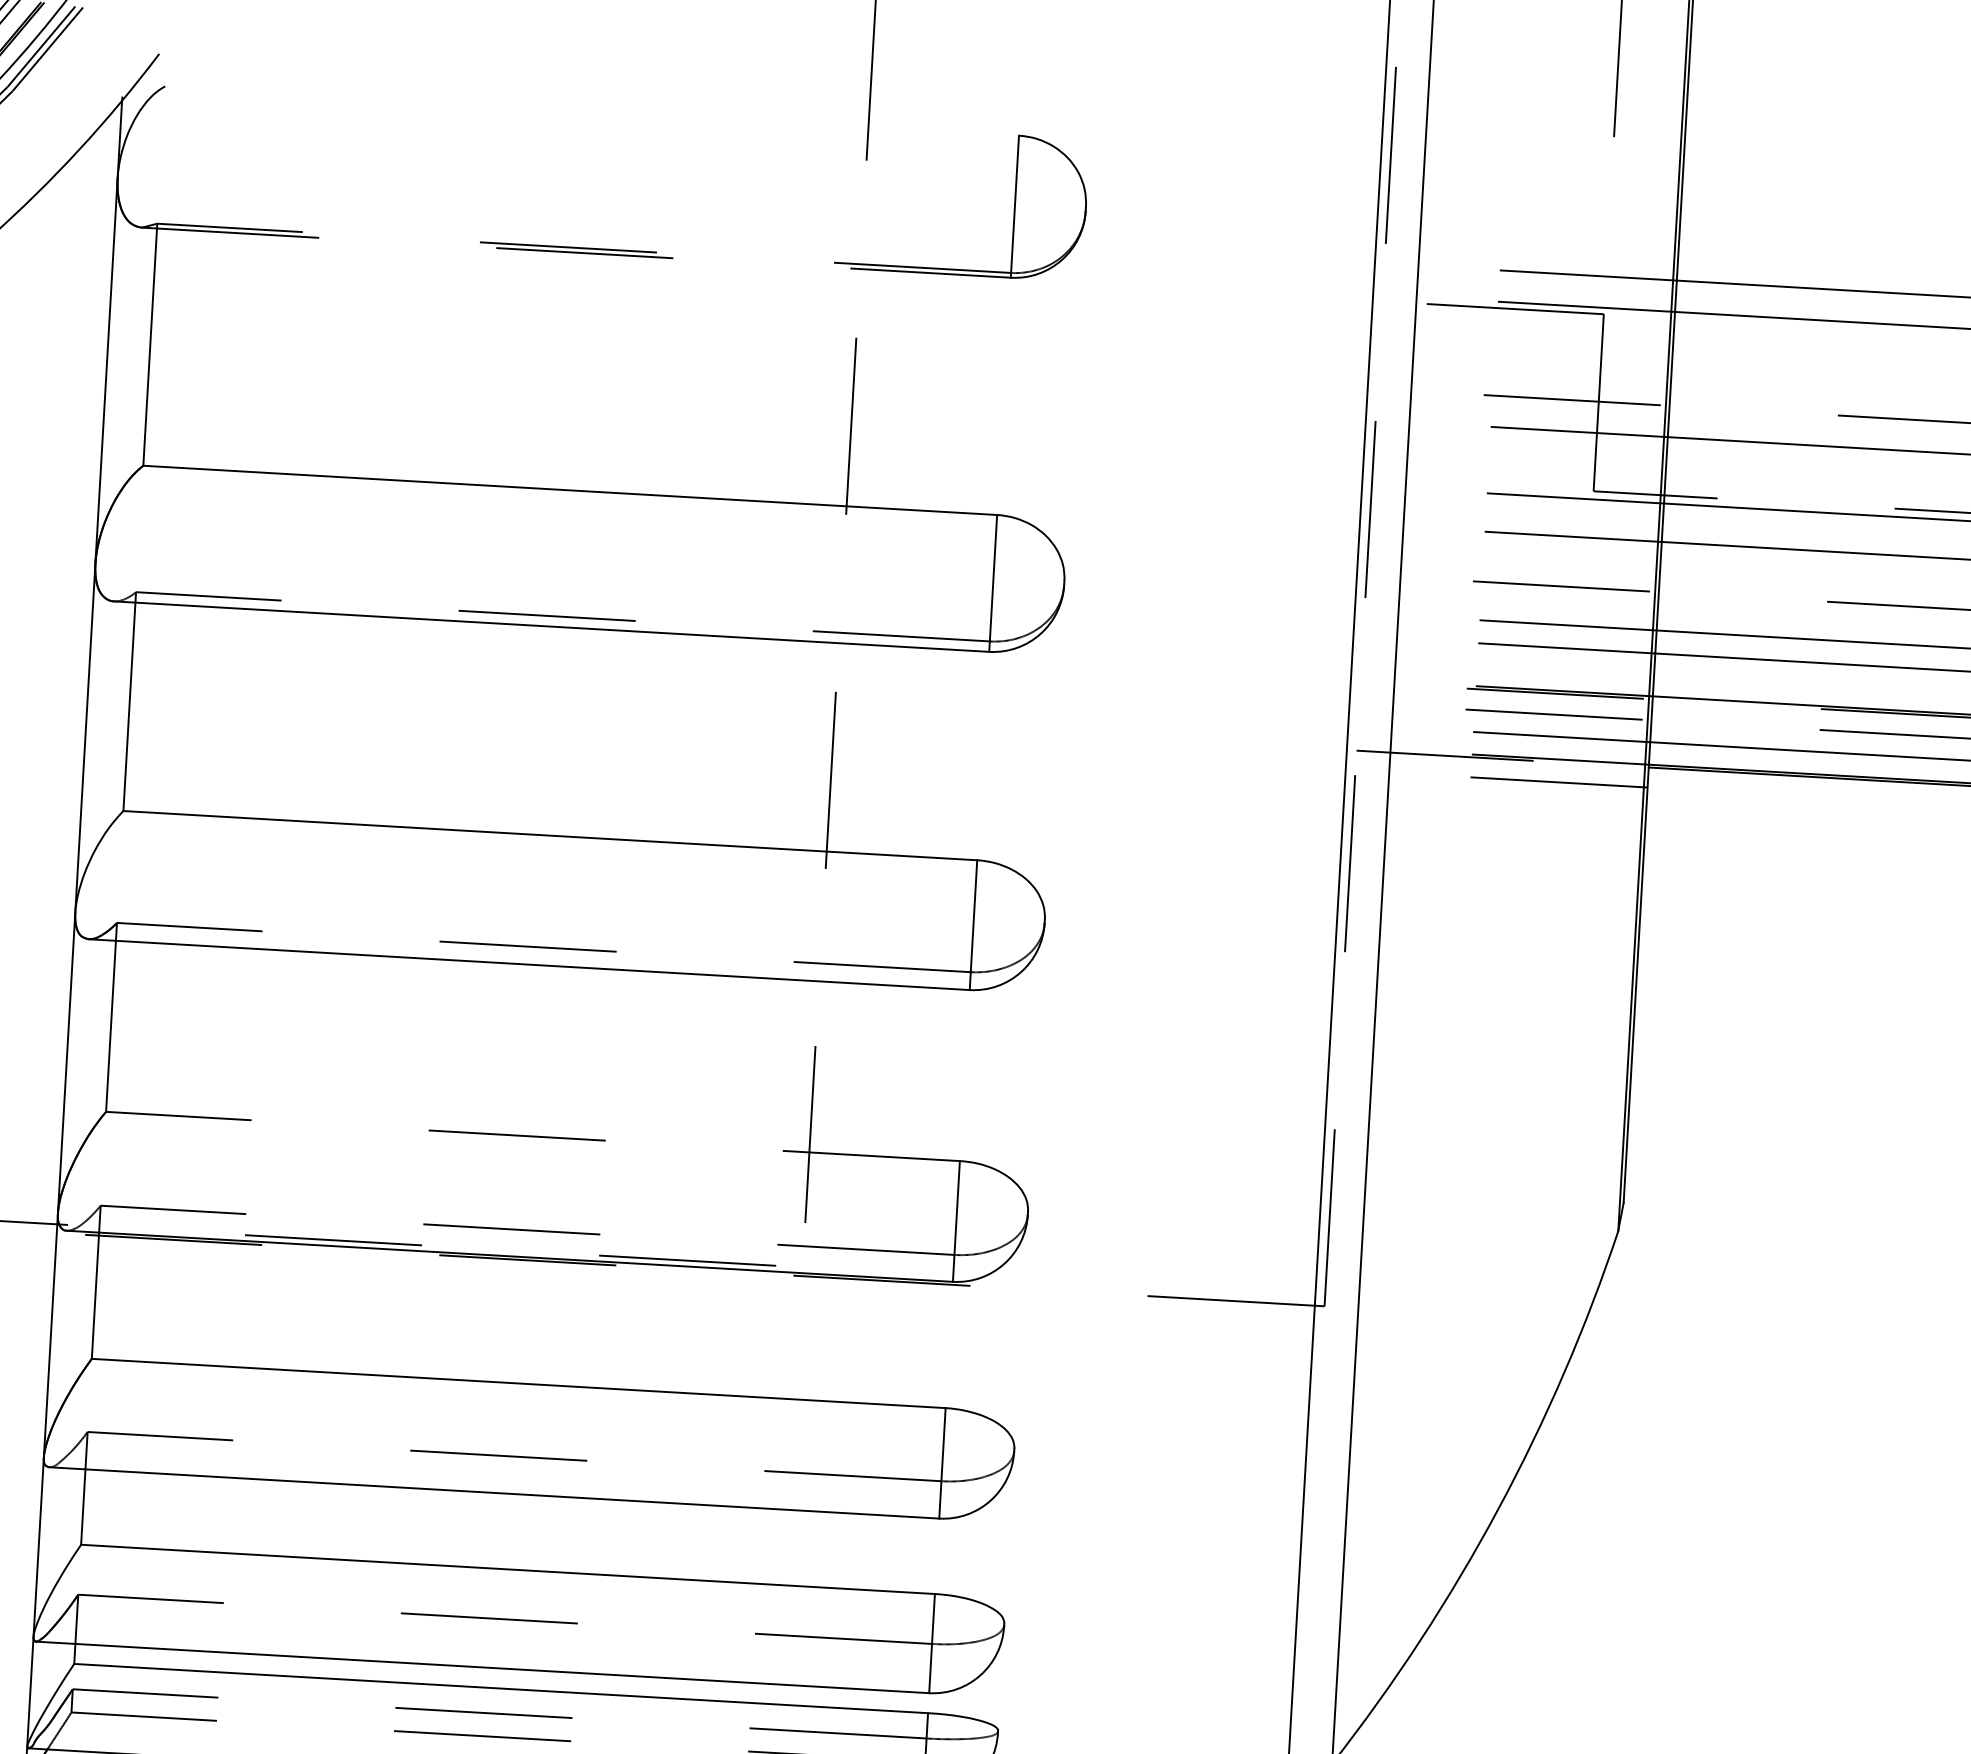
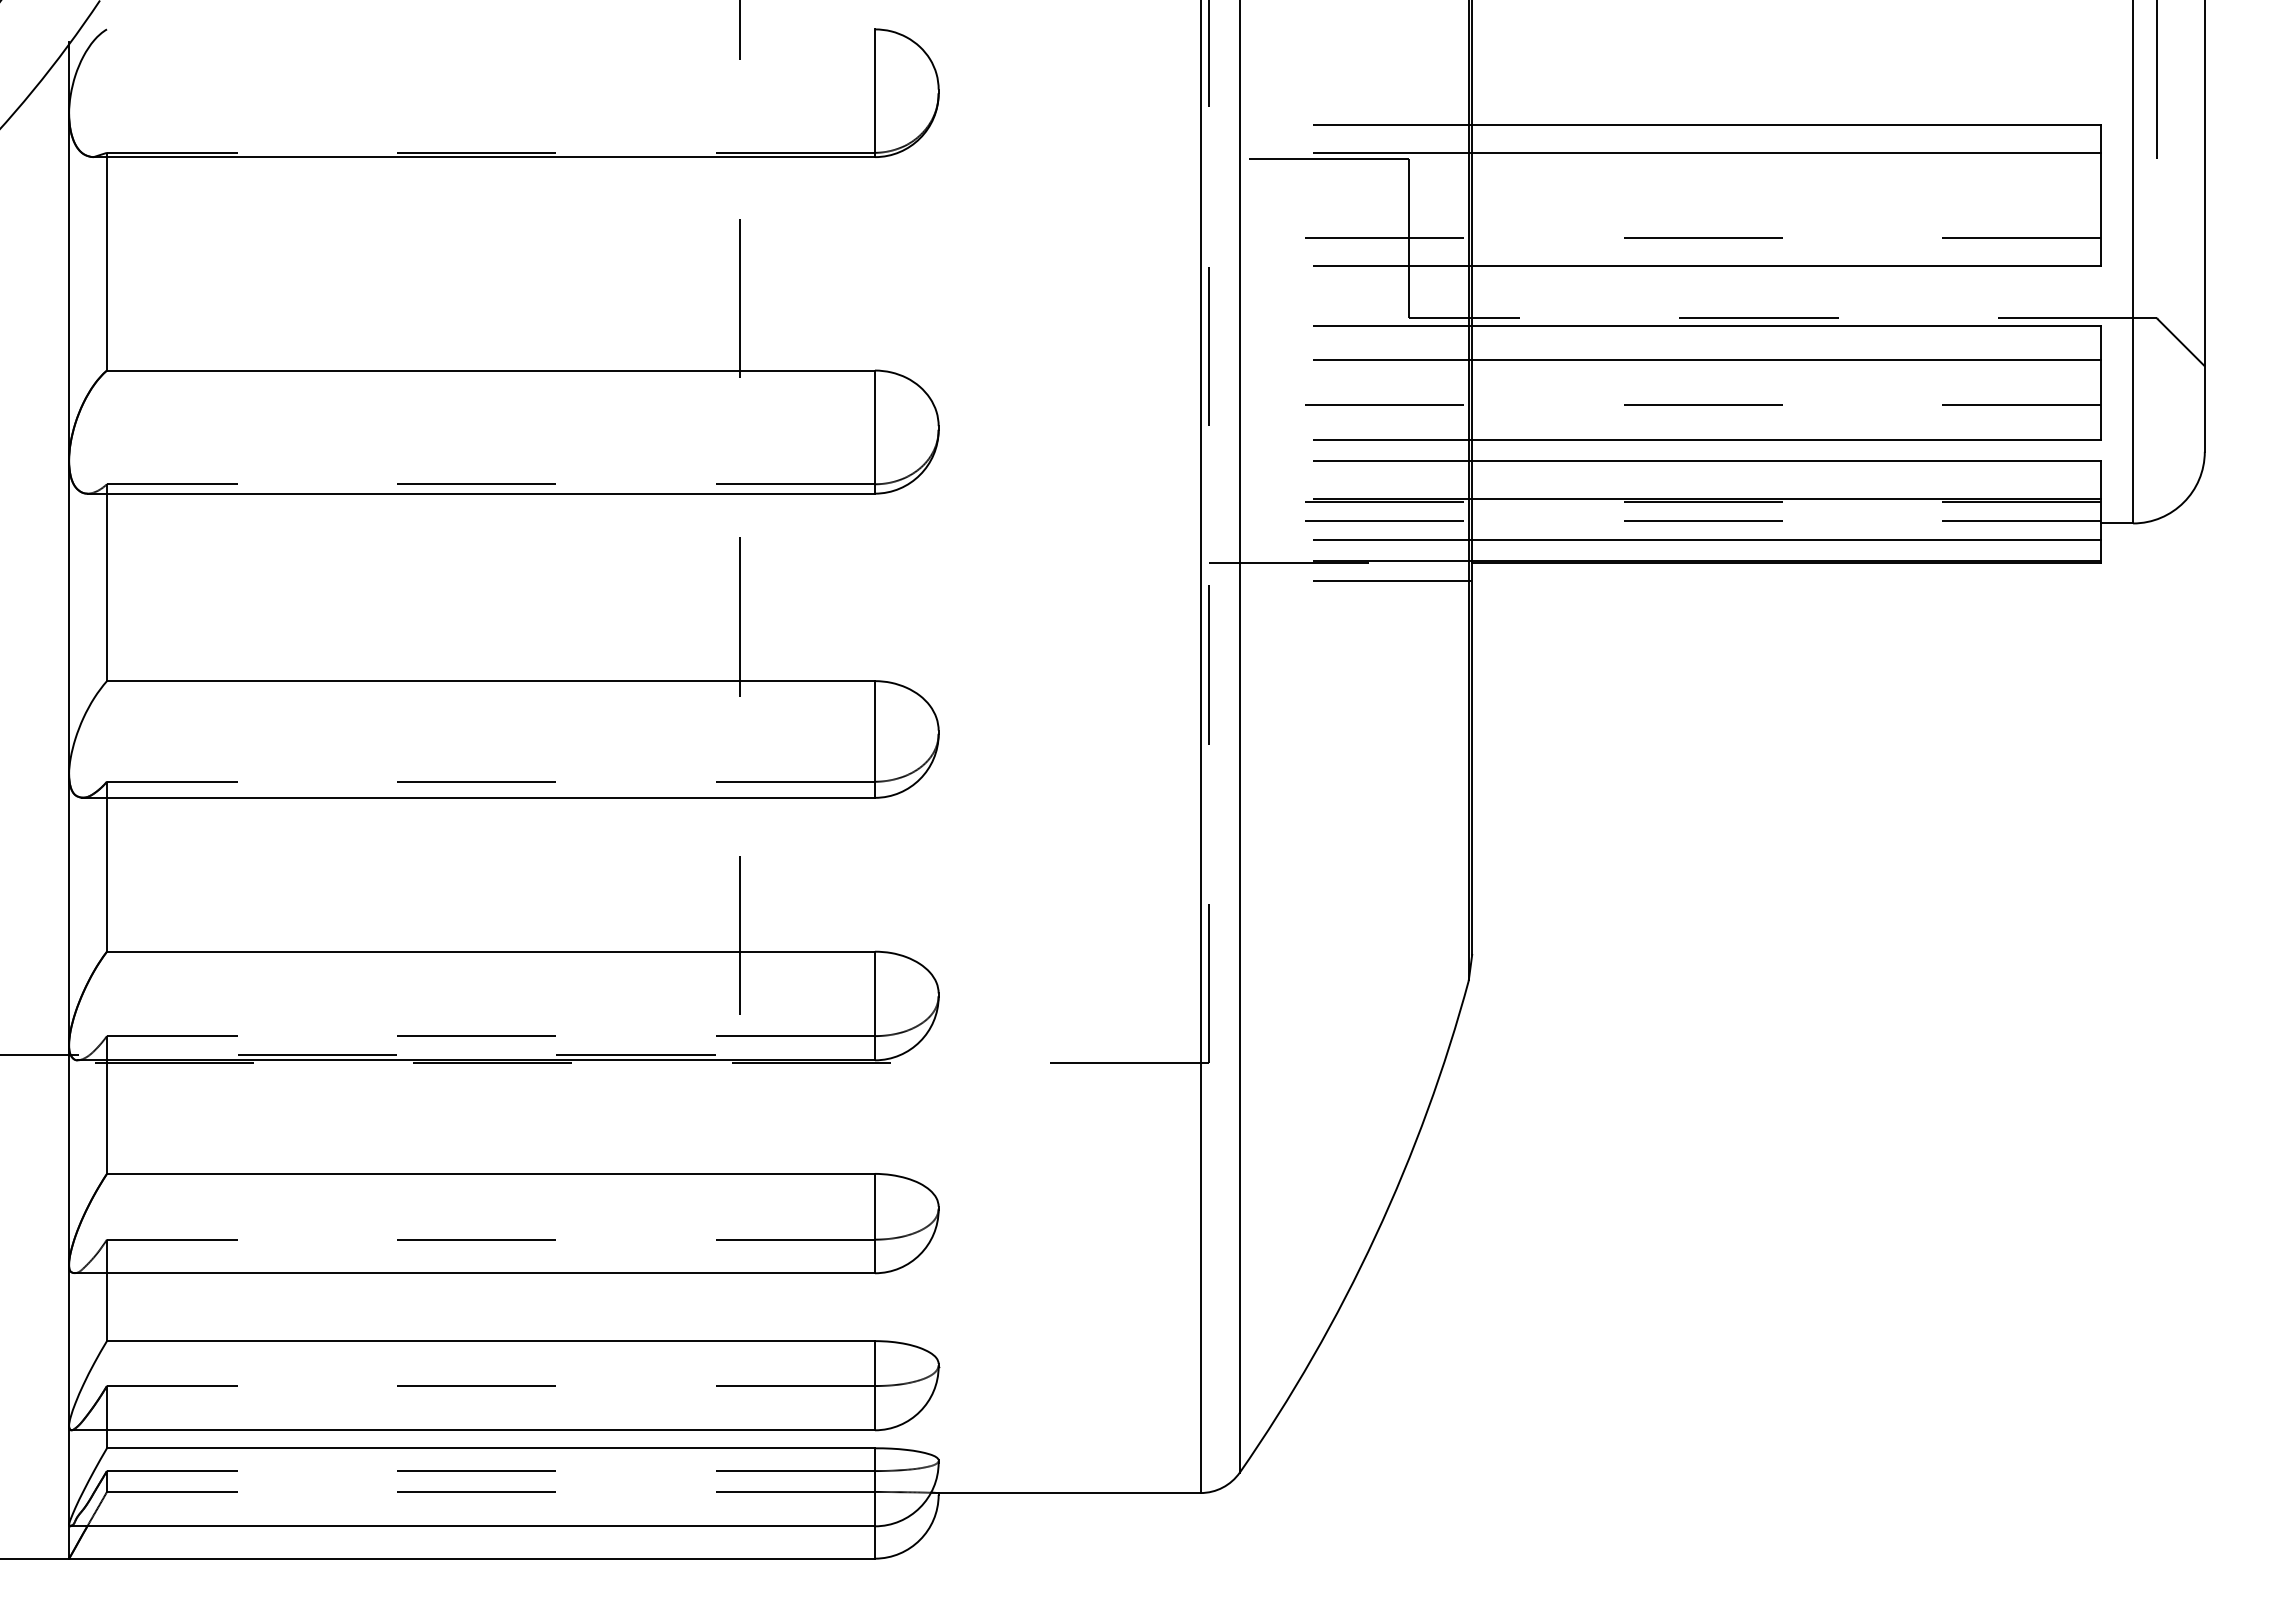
line: (576, 253) -> (484, 157), dashed -> solid
line: (532, 1136) -> (490, 951), dashed -> solid

